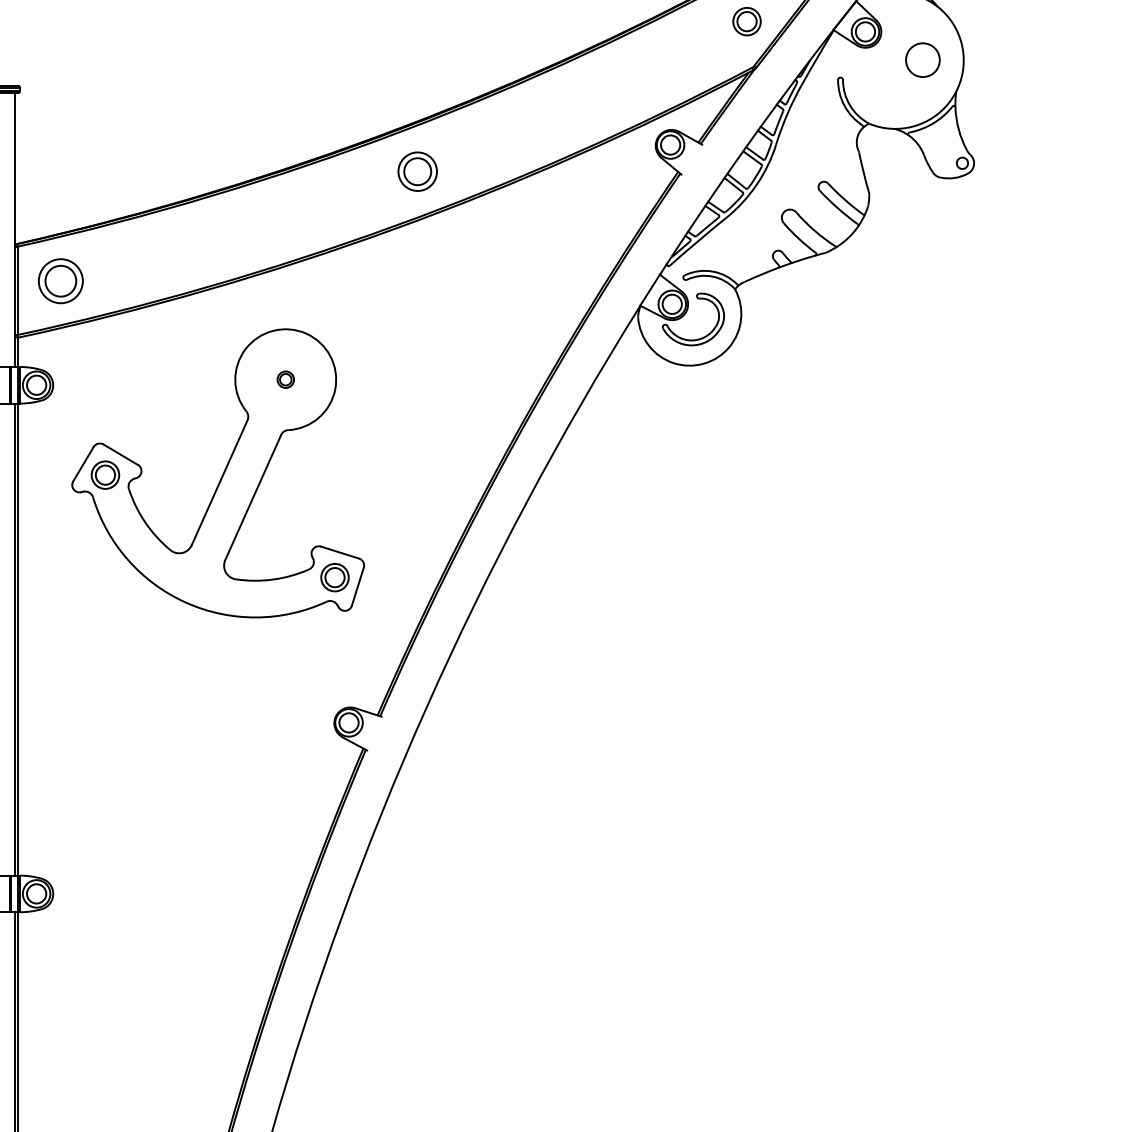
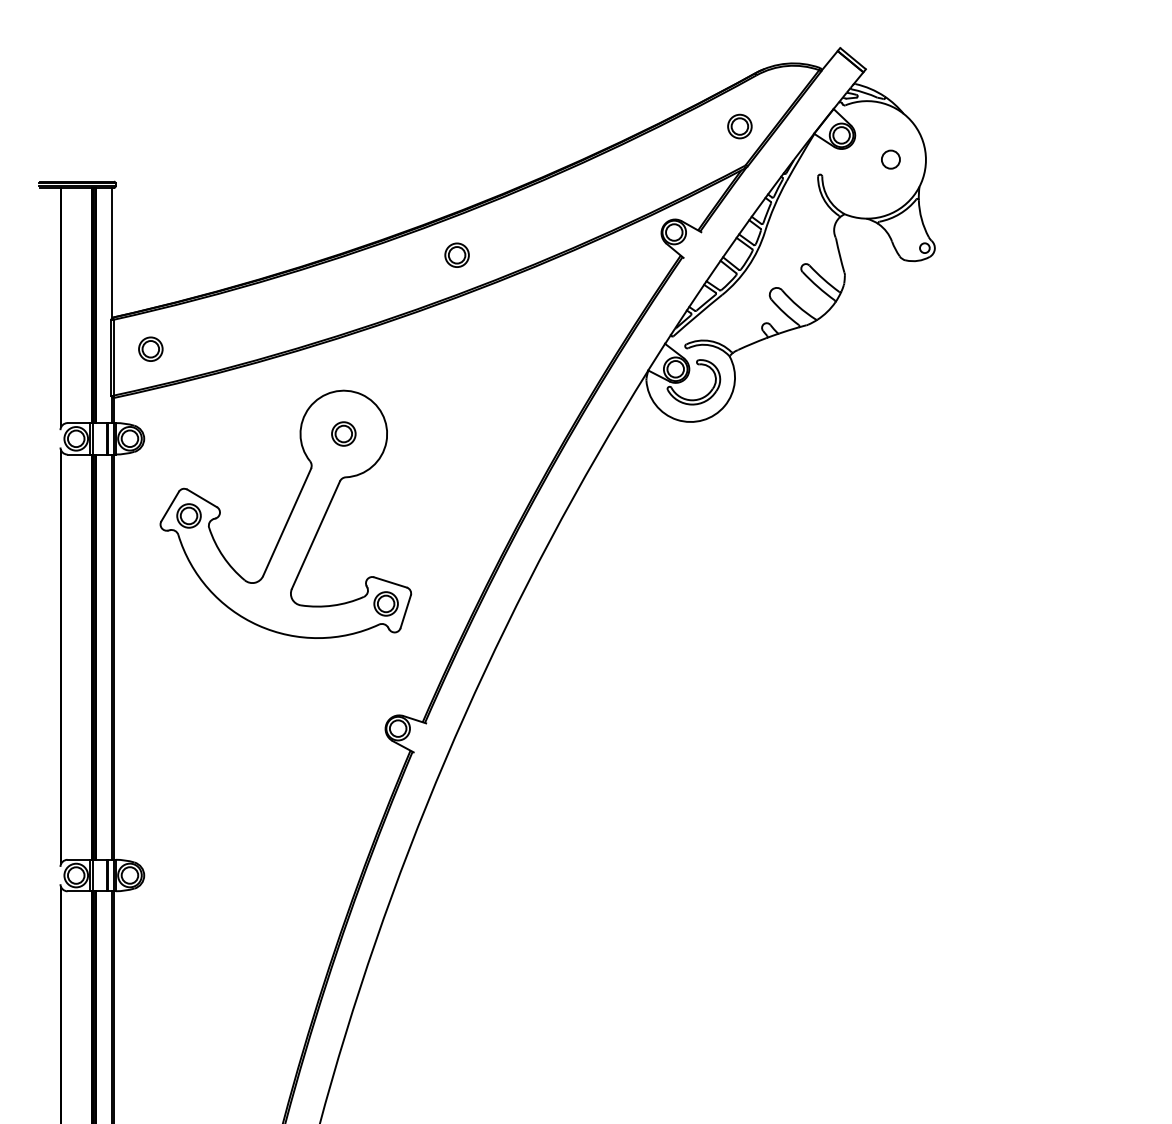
circle: (922, 59) -> (890, 159), size x0.62
part: (416, 170) -> (456, 254), size x0.71
part: (60, 280) -> (150, 348), size x0.62
part: (285, 379) -> (343, 433), size x1.67

